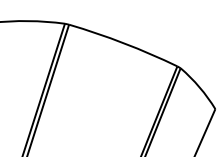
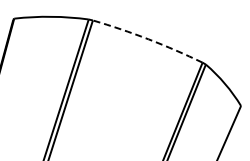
arc: (123, 43) -> (148, 39), solid -> dashed

